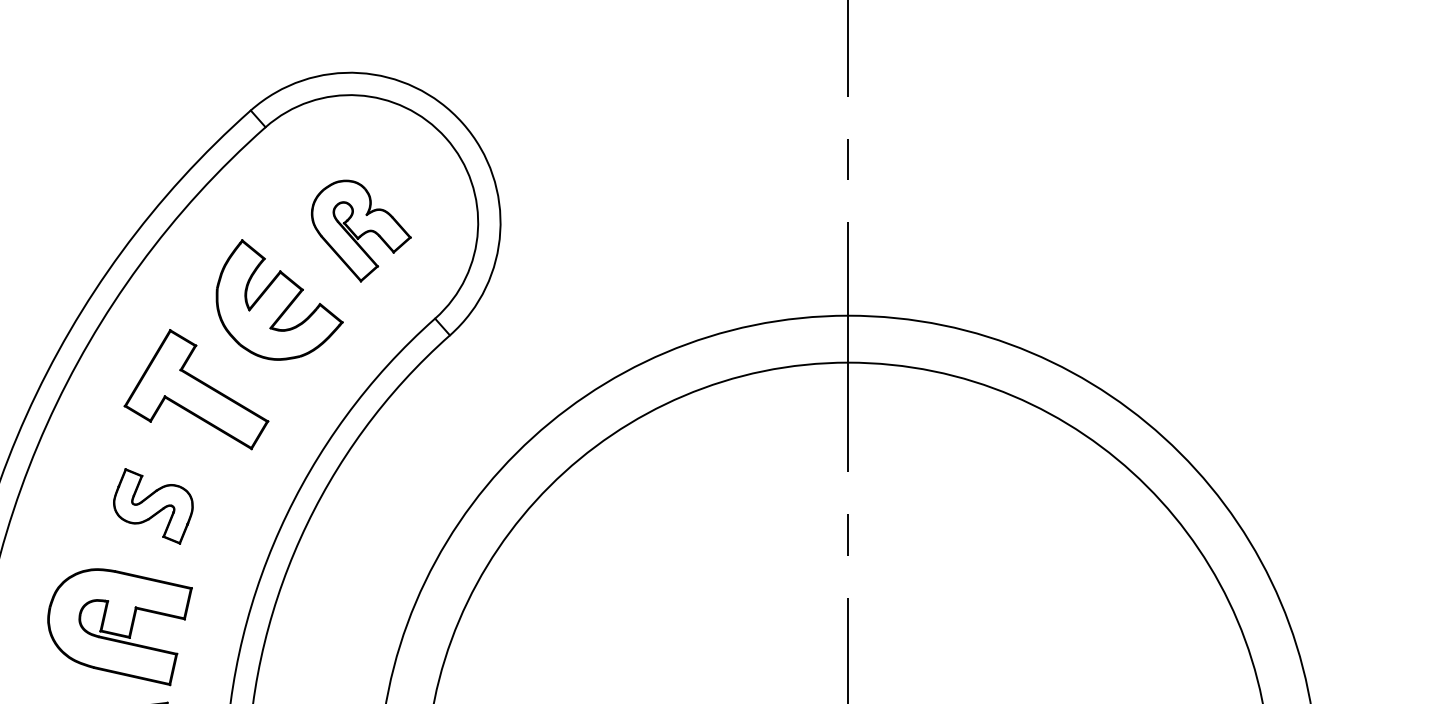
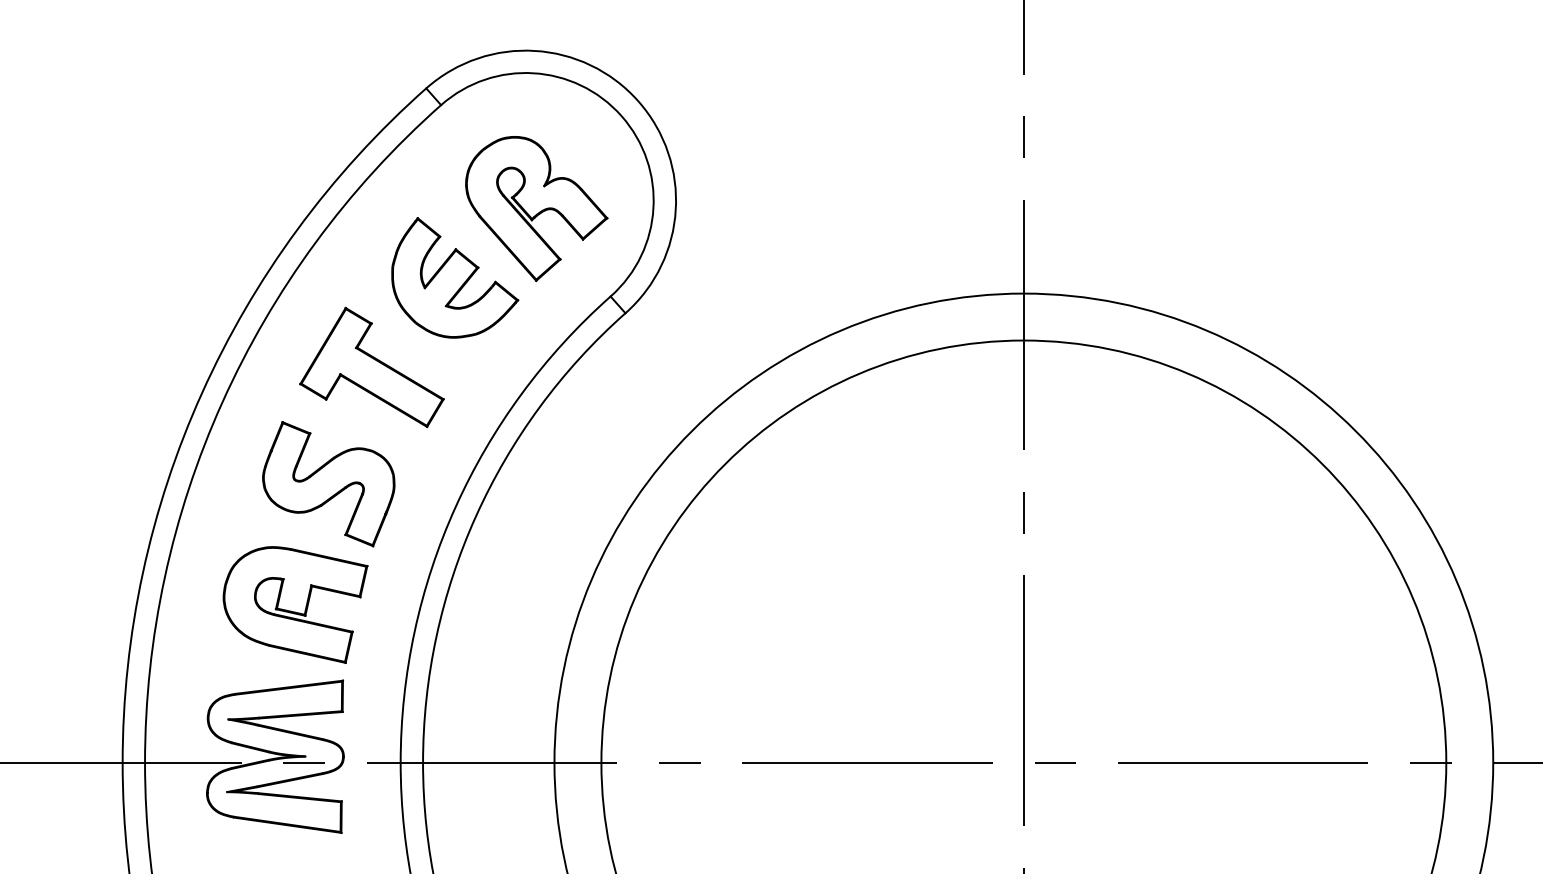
part: (361, 230) -> (536, 208), size x1.43
part: (153, 506) -> (328, 484), size x1.67

